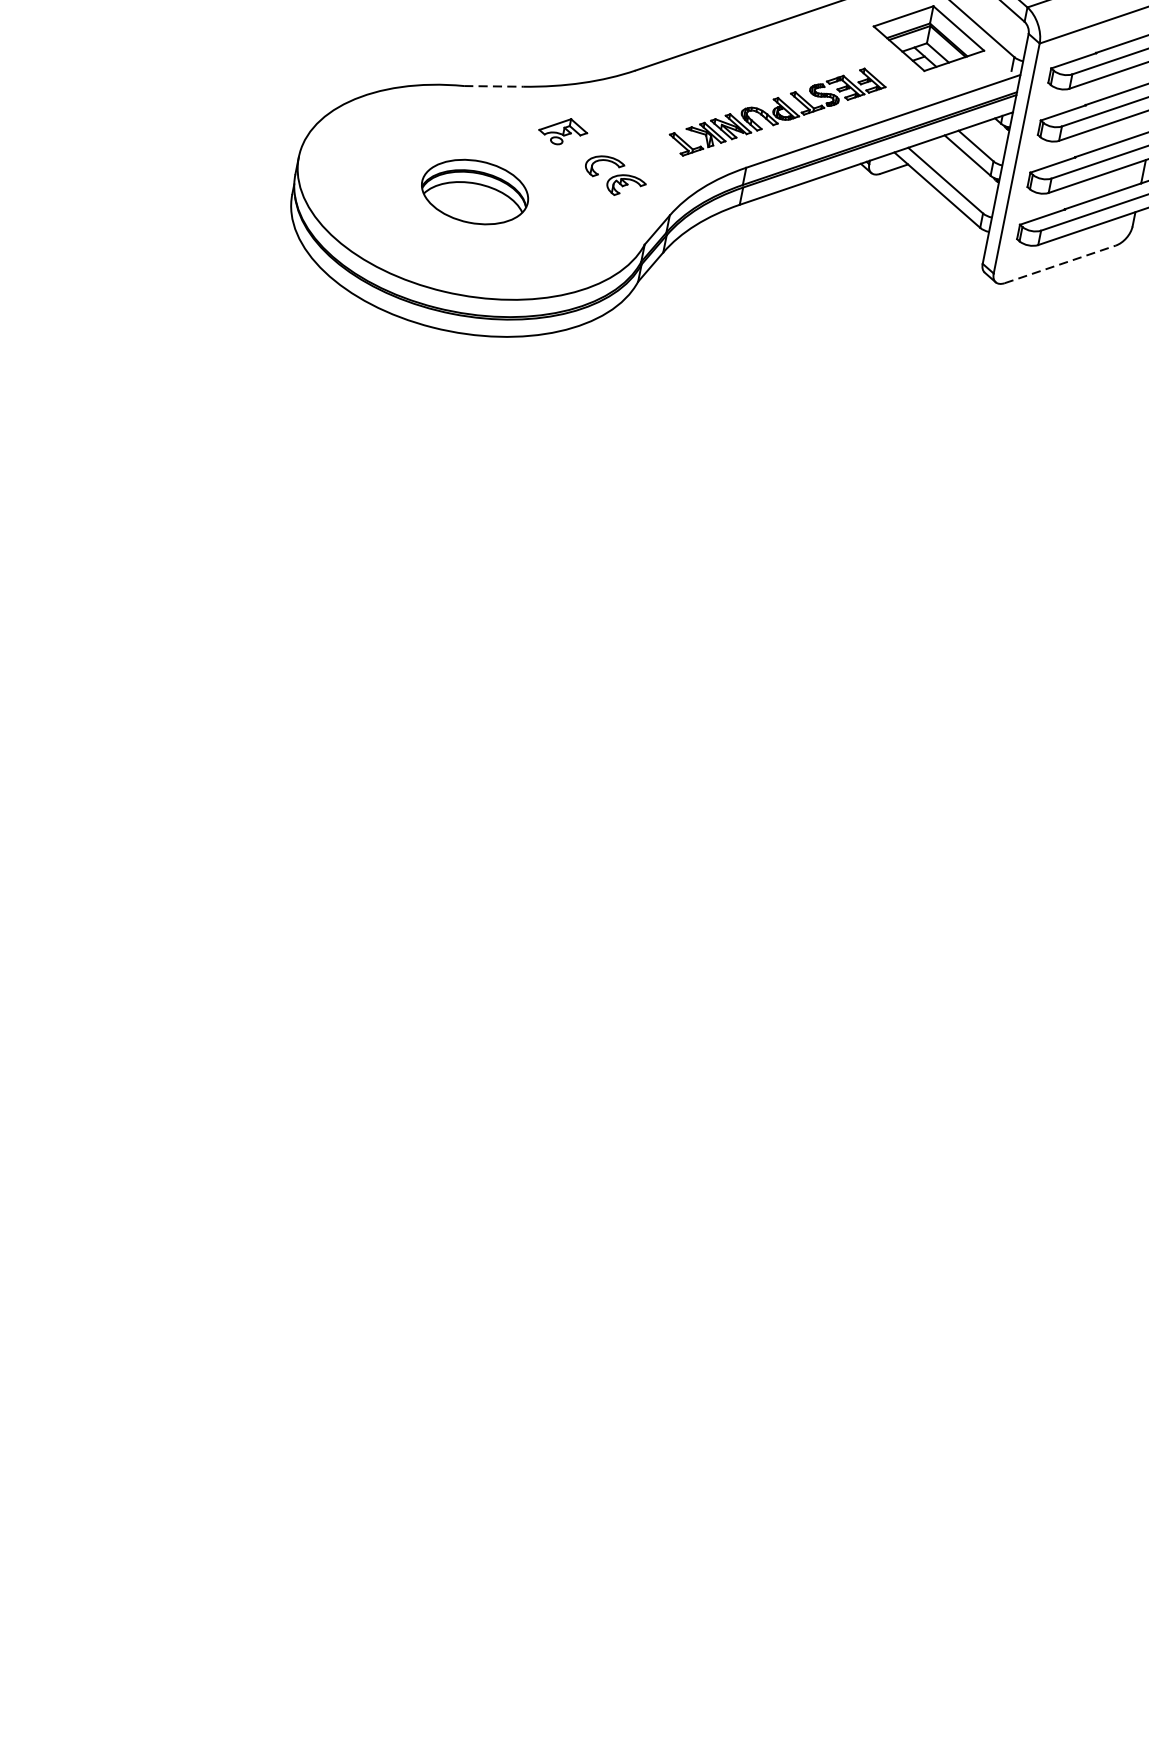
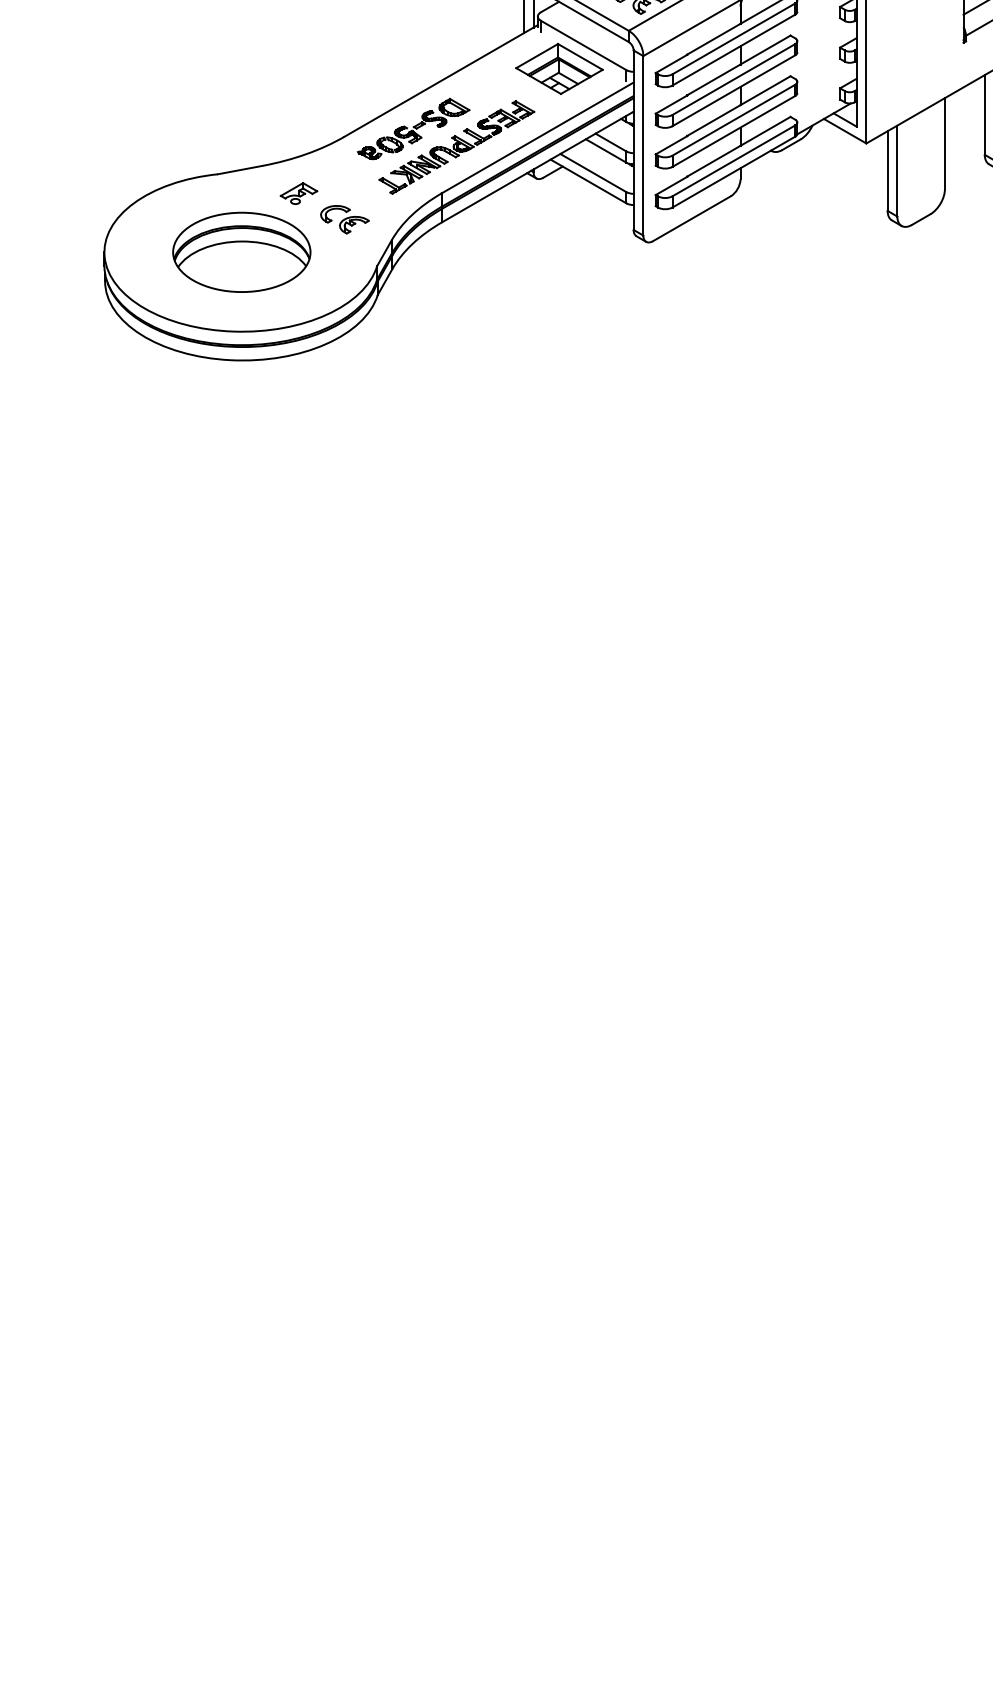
part: (726, 77) -> (413, 128), added
line: (494, 86) -> (240, 170), dashed -> solid
part: (474, 191) -> (241, 251), size x1.67
line: (1059, 263) -> (691, 218), dashed -> solid

